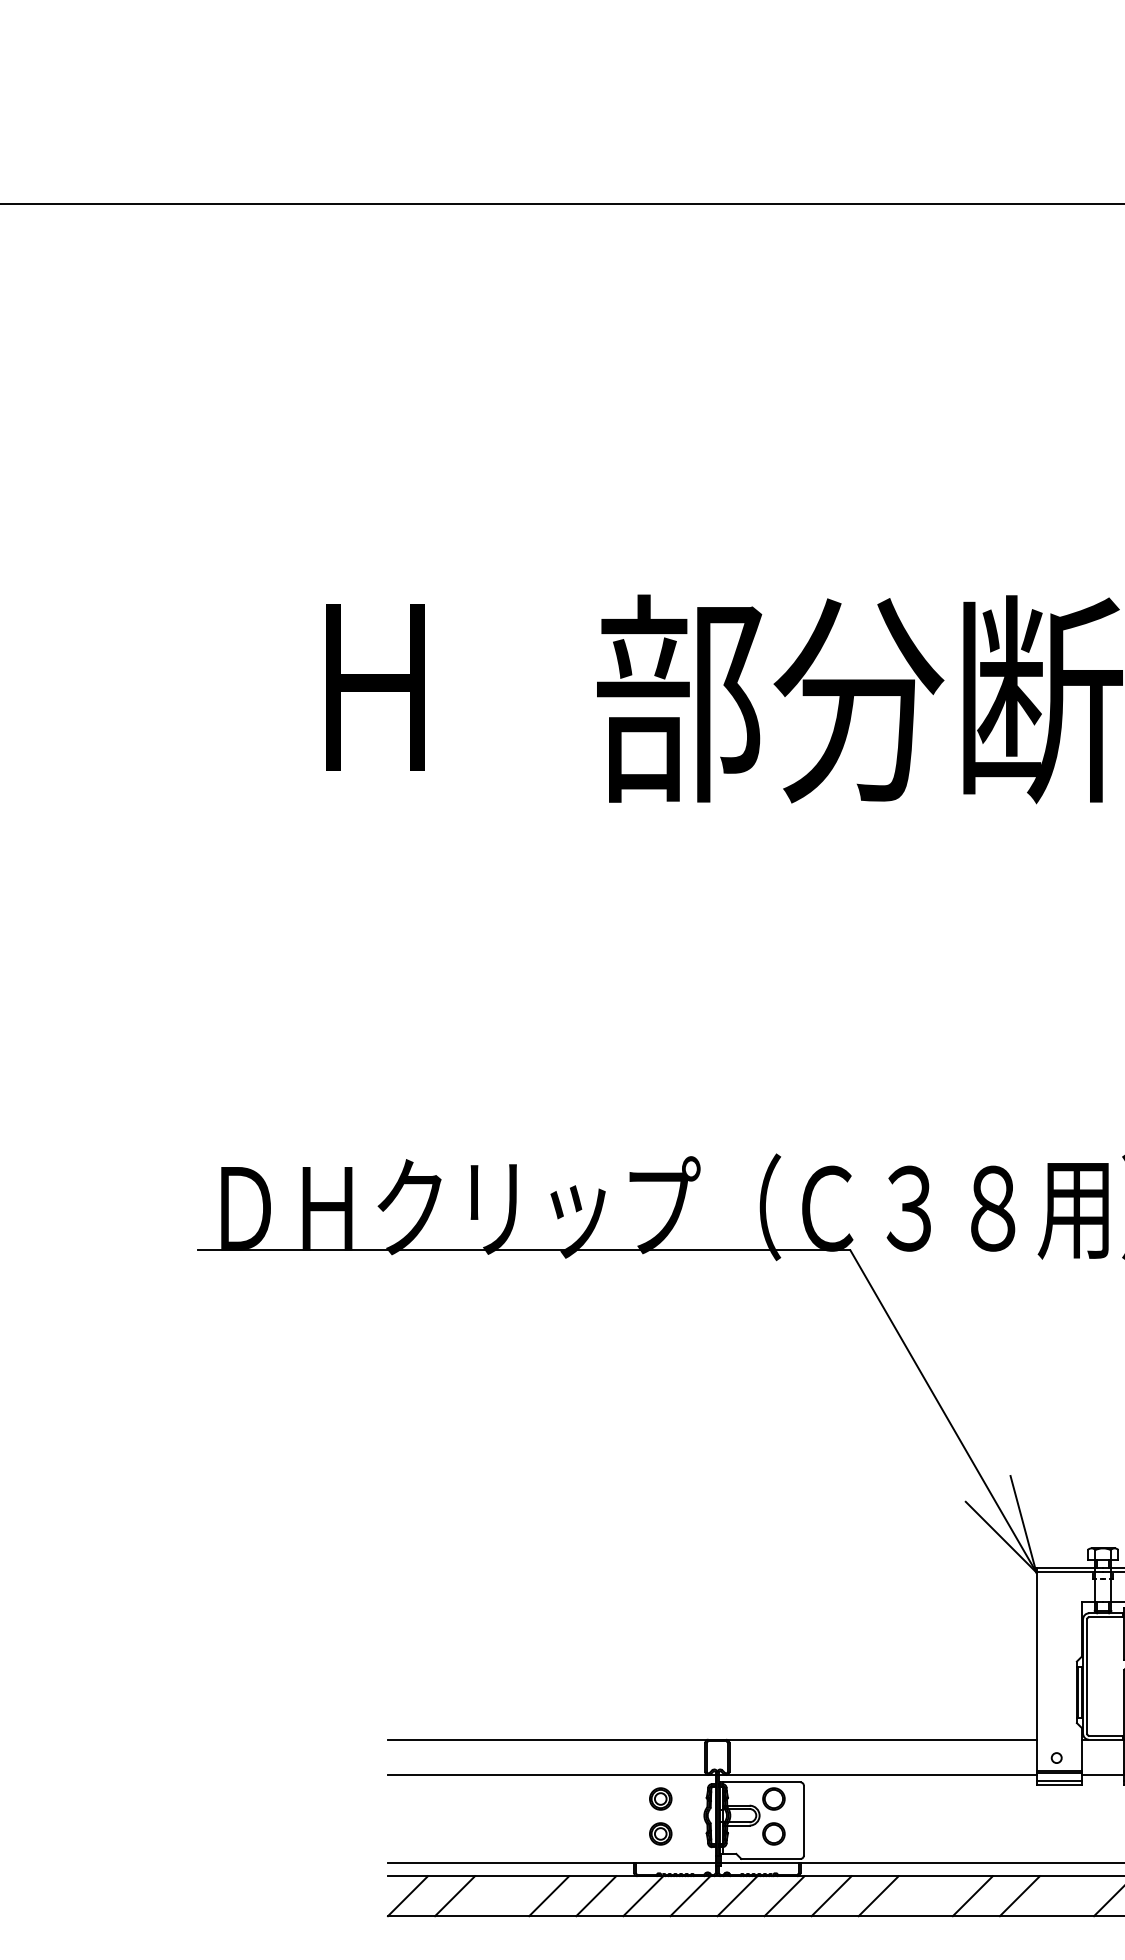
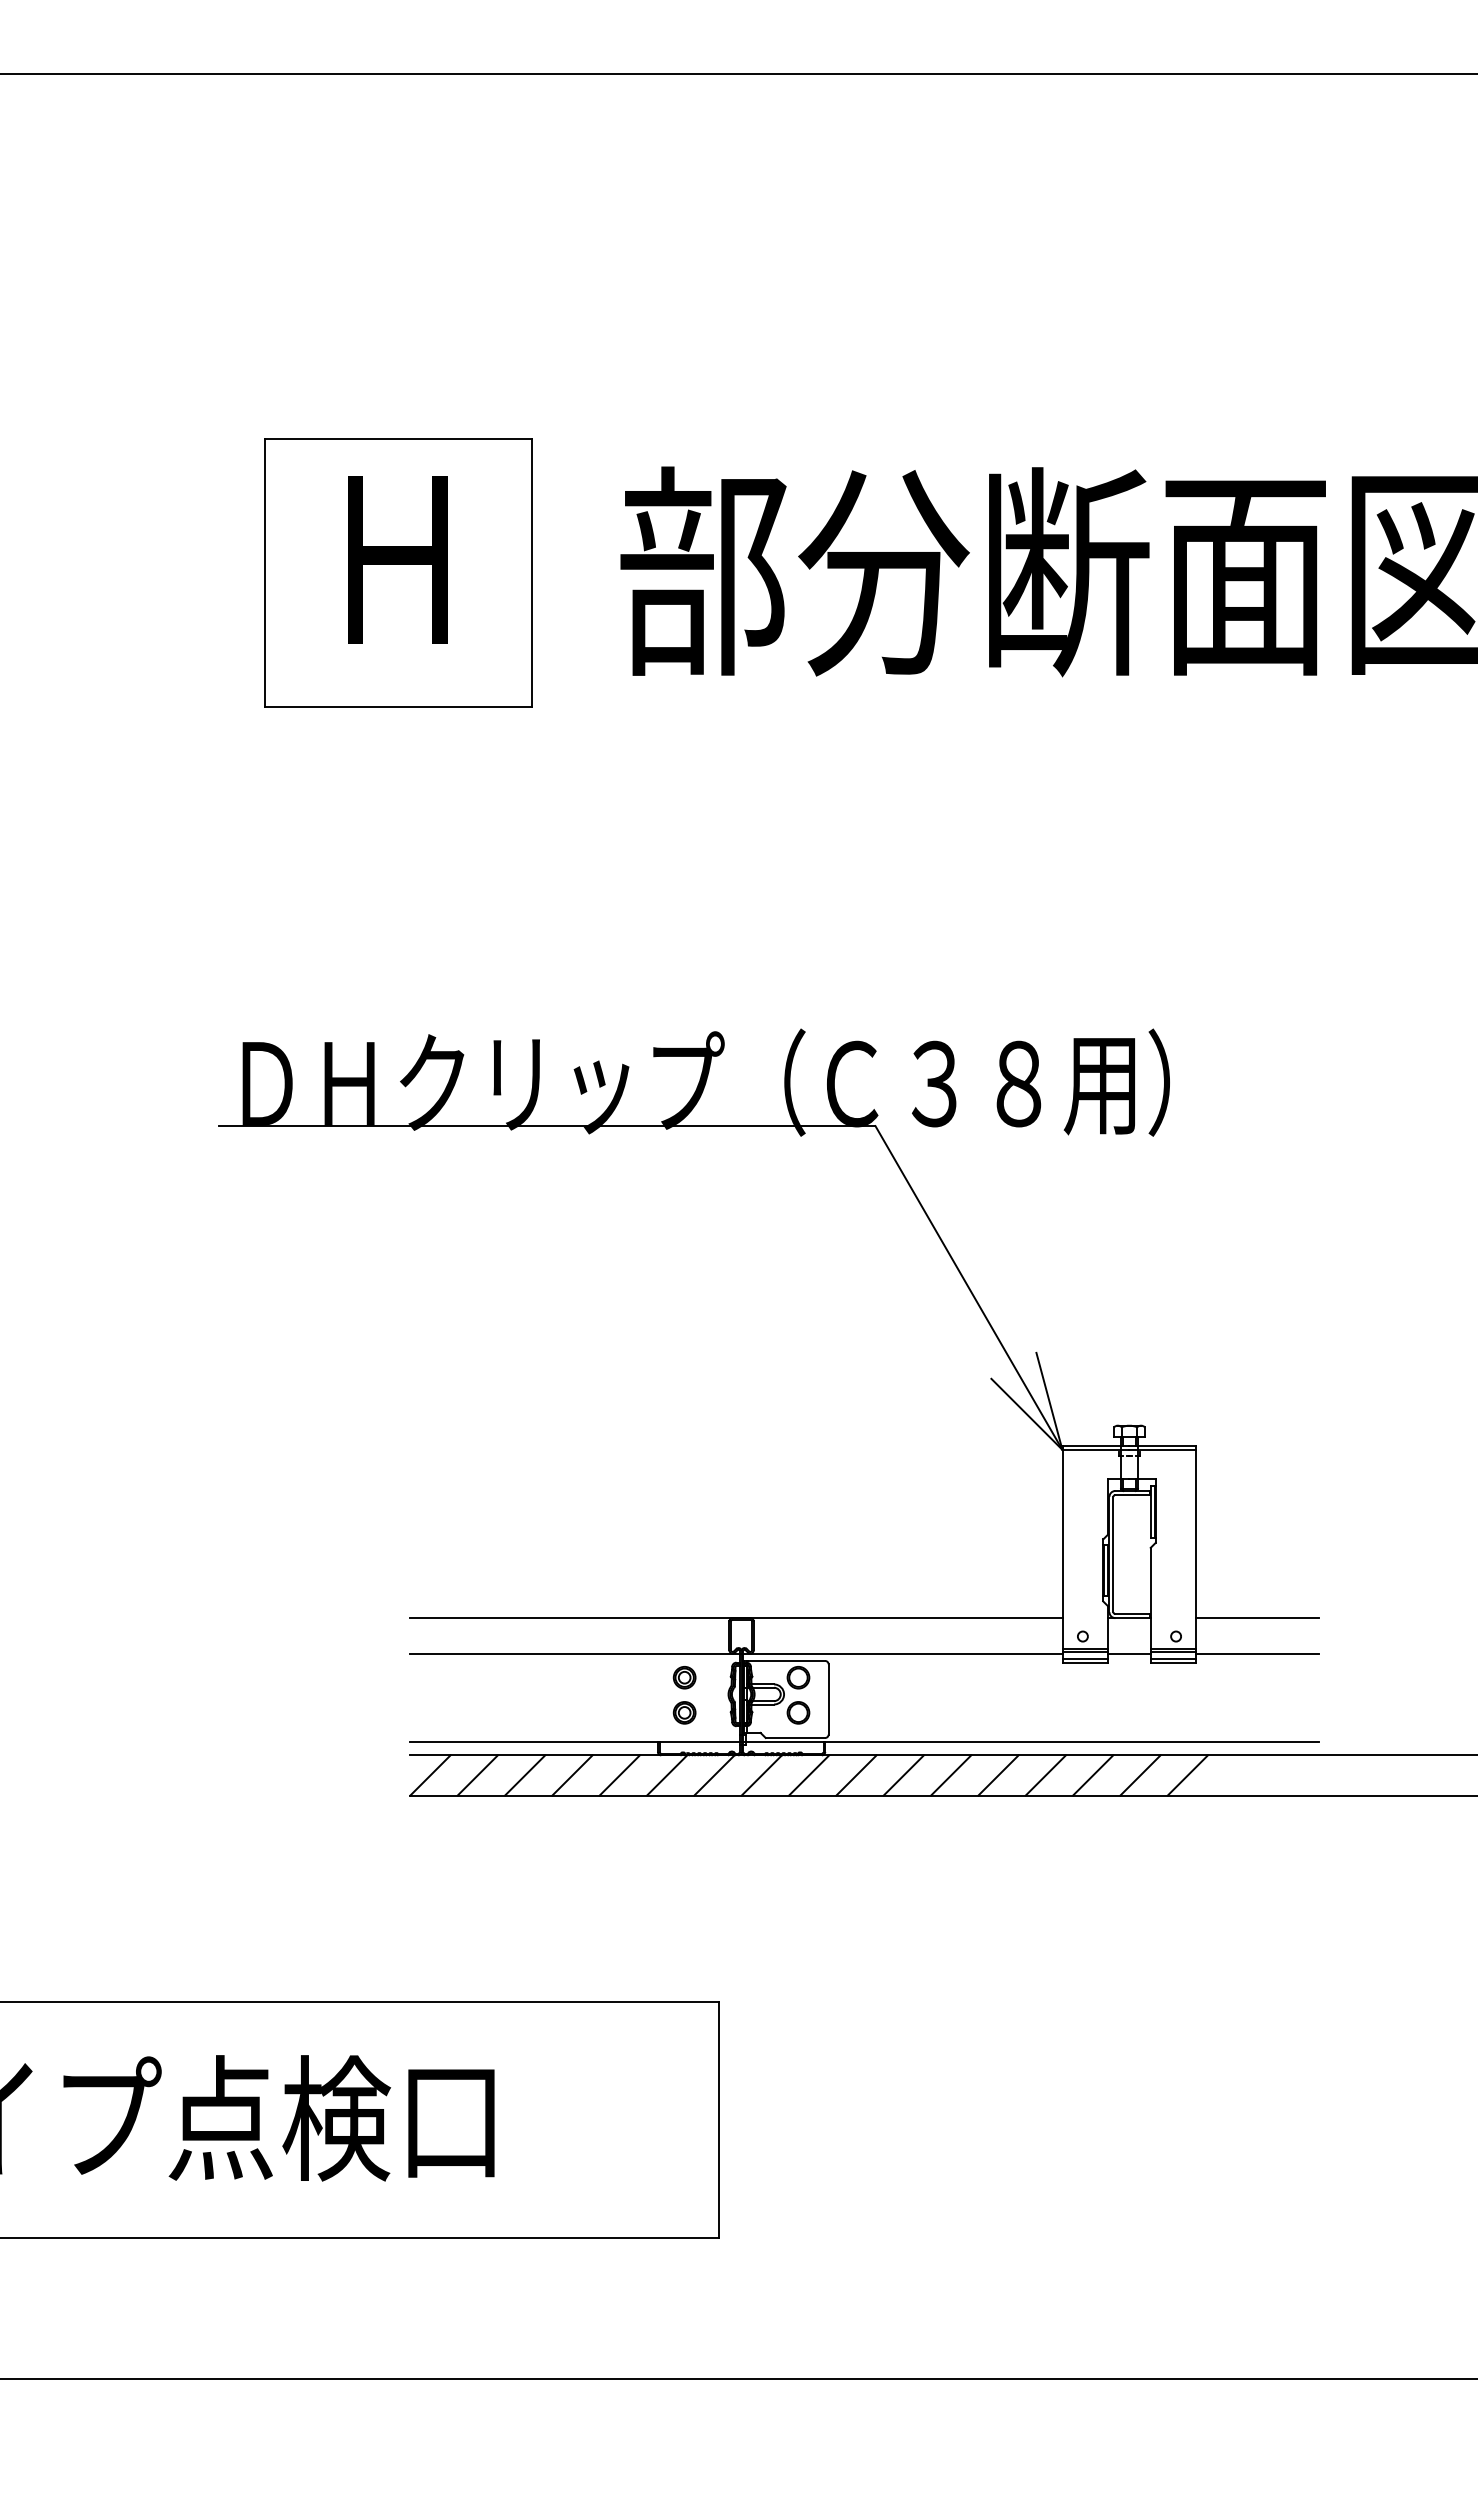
part: (376, 699) -> (398, 572), added
line: (502, 1896) -> (525, 1775), added
line: (926, 1896) -> (951, 1775), added
line: (1067, 1896) -> (1093, 1775), added

